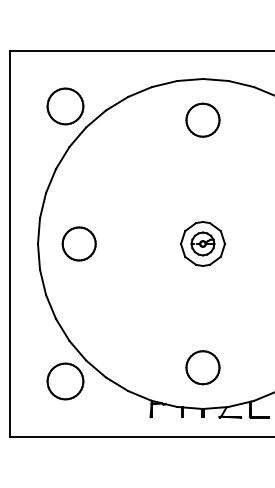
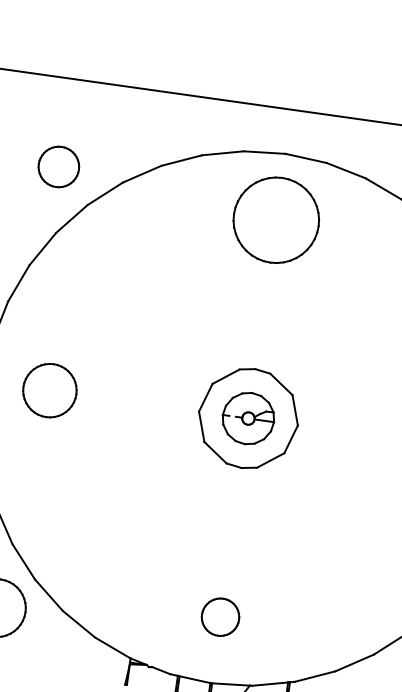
part: (65, 106) -> (58, 166), size x0.7
part: (202, 119) -> (275, 218), size x1.6
part: (202, 243) -> (247, 417), size x1.4
part: (202, 367) -> (219, 616), size x0.7

